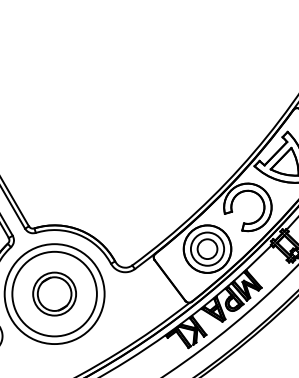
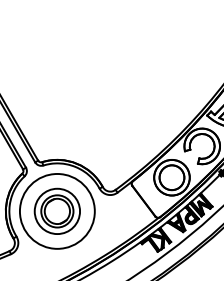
circle: (207, 248) -> (171, 177), size x1.67
circle: (54, 293) -> (57, 210), size x0.71

